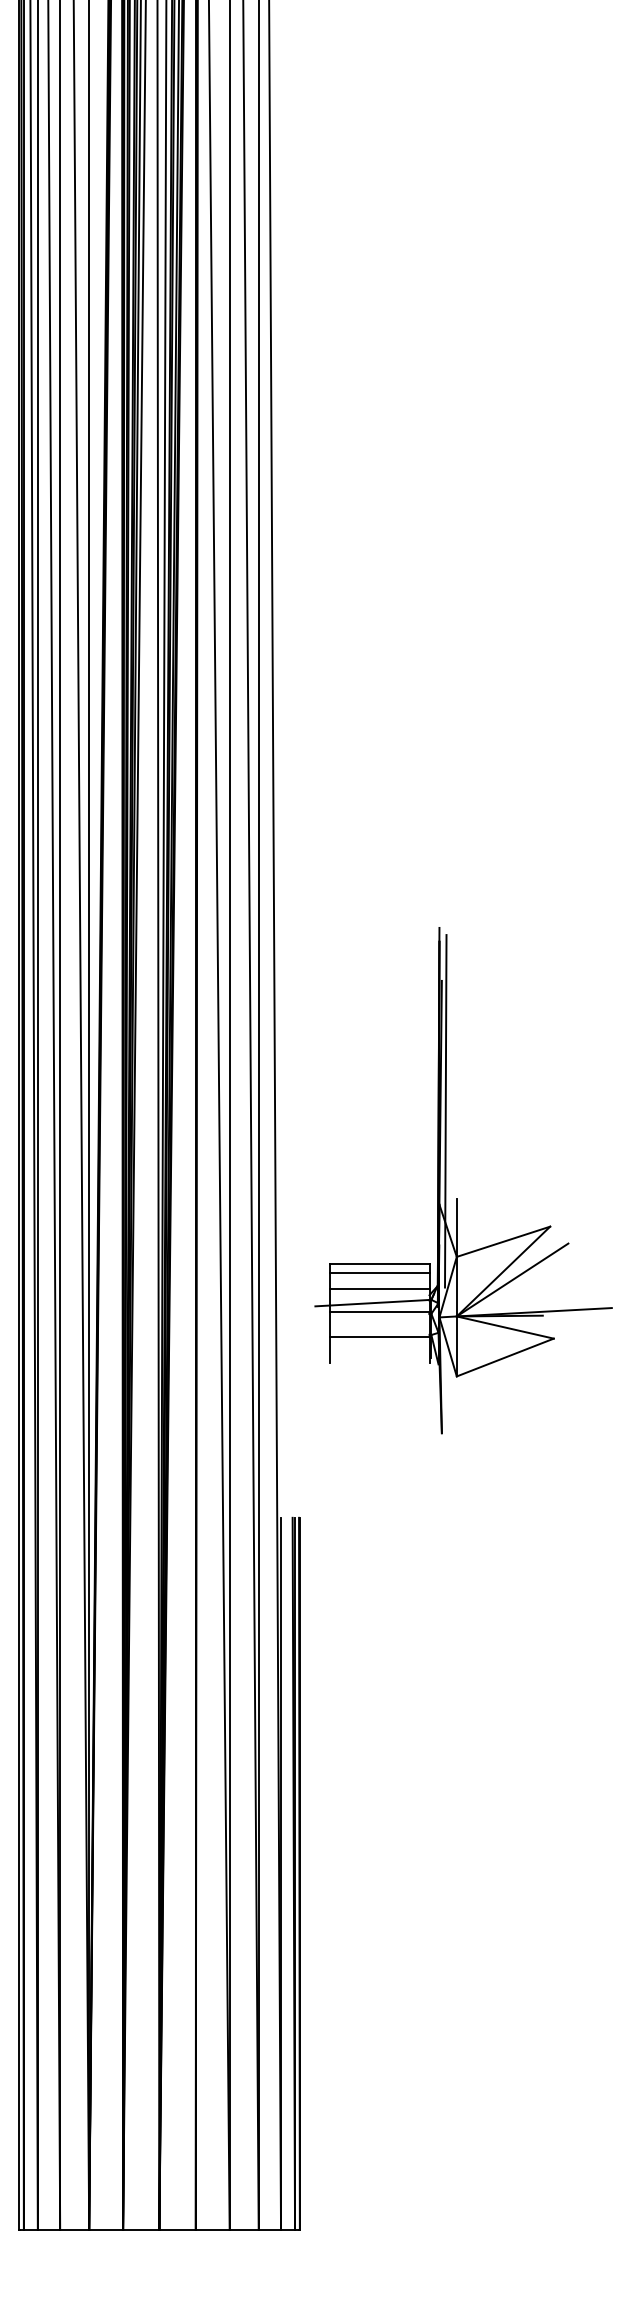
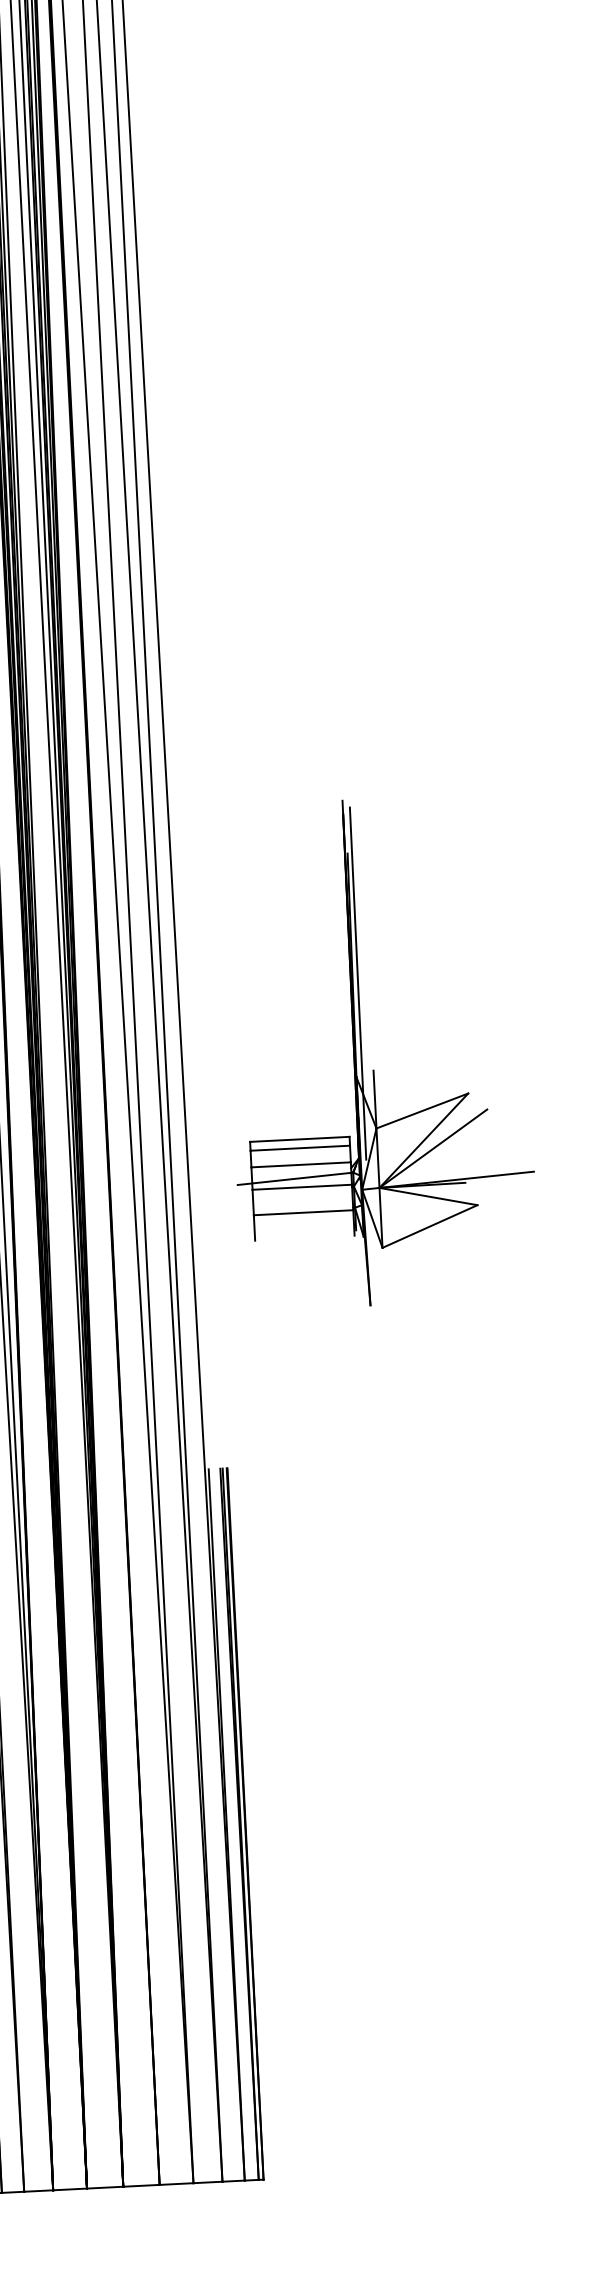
part: (446, 1180) -> (362, 1052), moved

